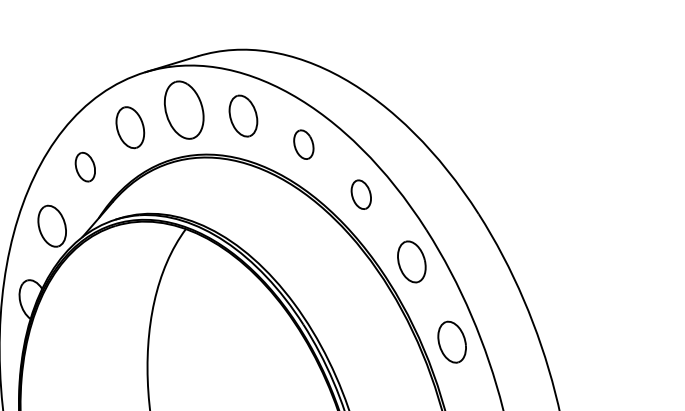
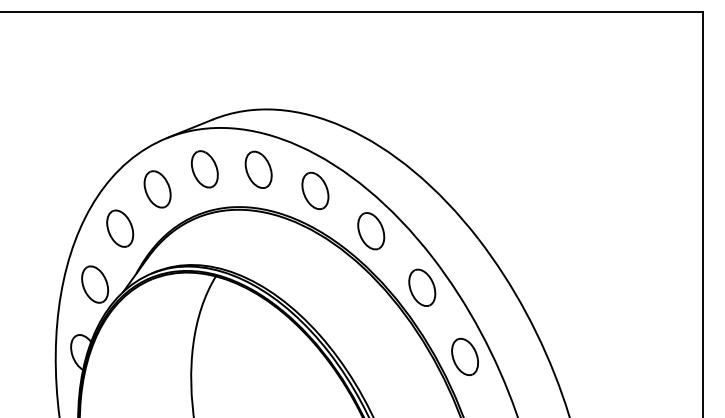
part: (183, 110) -> (204, 169), size x0.71
part: (303, 144) -> (315, 190), size x1.43
part: (85, 167) -> (120, 228), size x1.43
part: (361, 194) -> (371, 231), size x1.43

